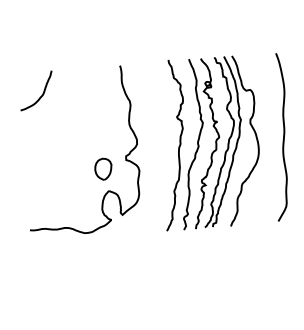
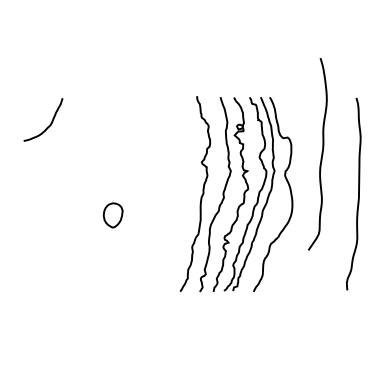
curve: (283, 137) -> (321, 154), moved
curve: (125, 155) -> (139, 201), removed

